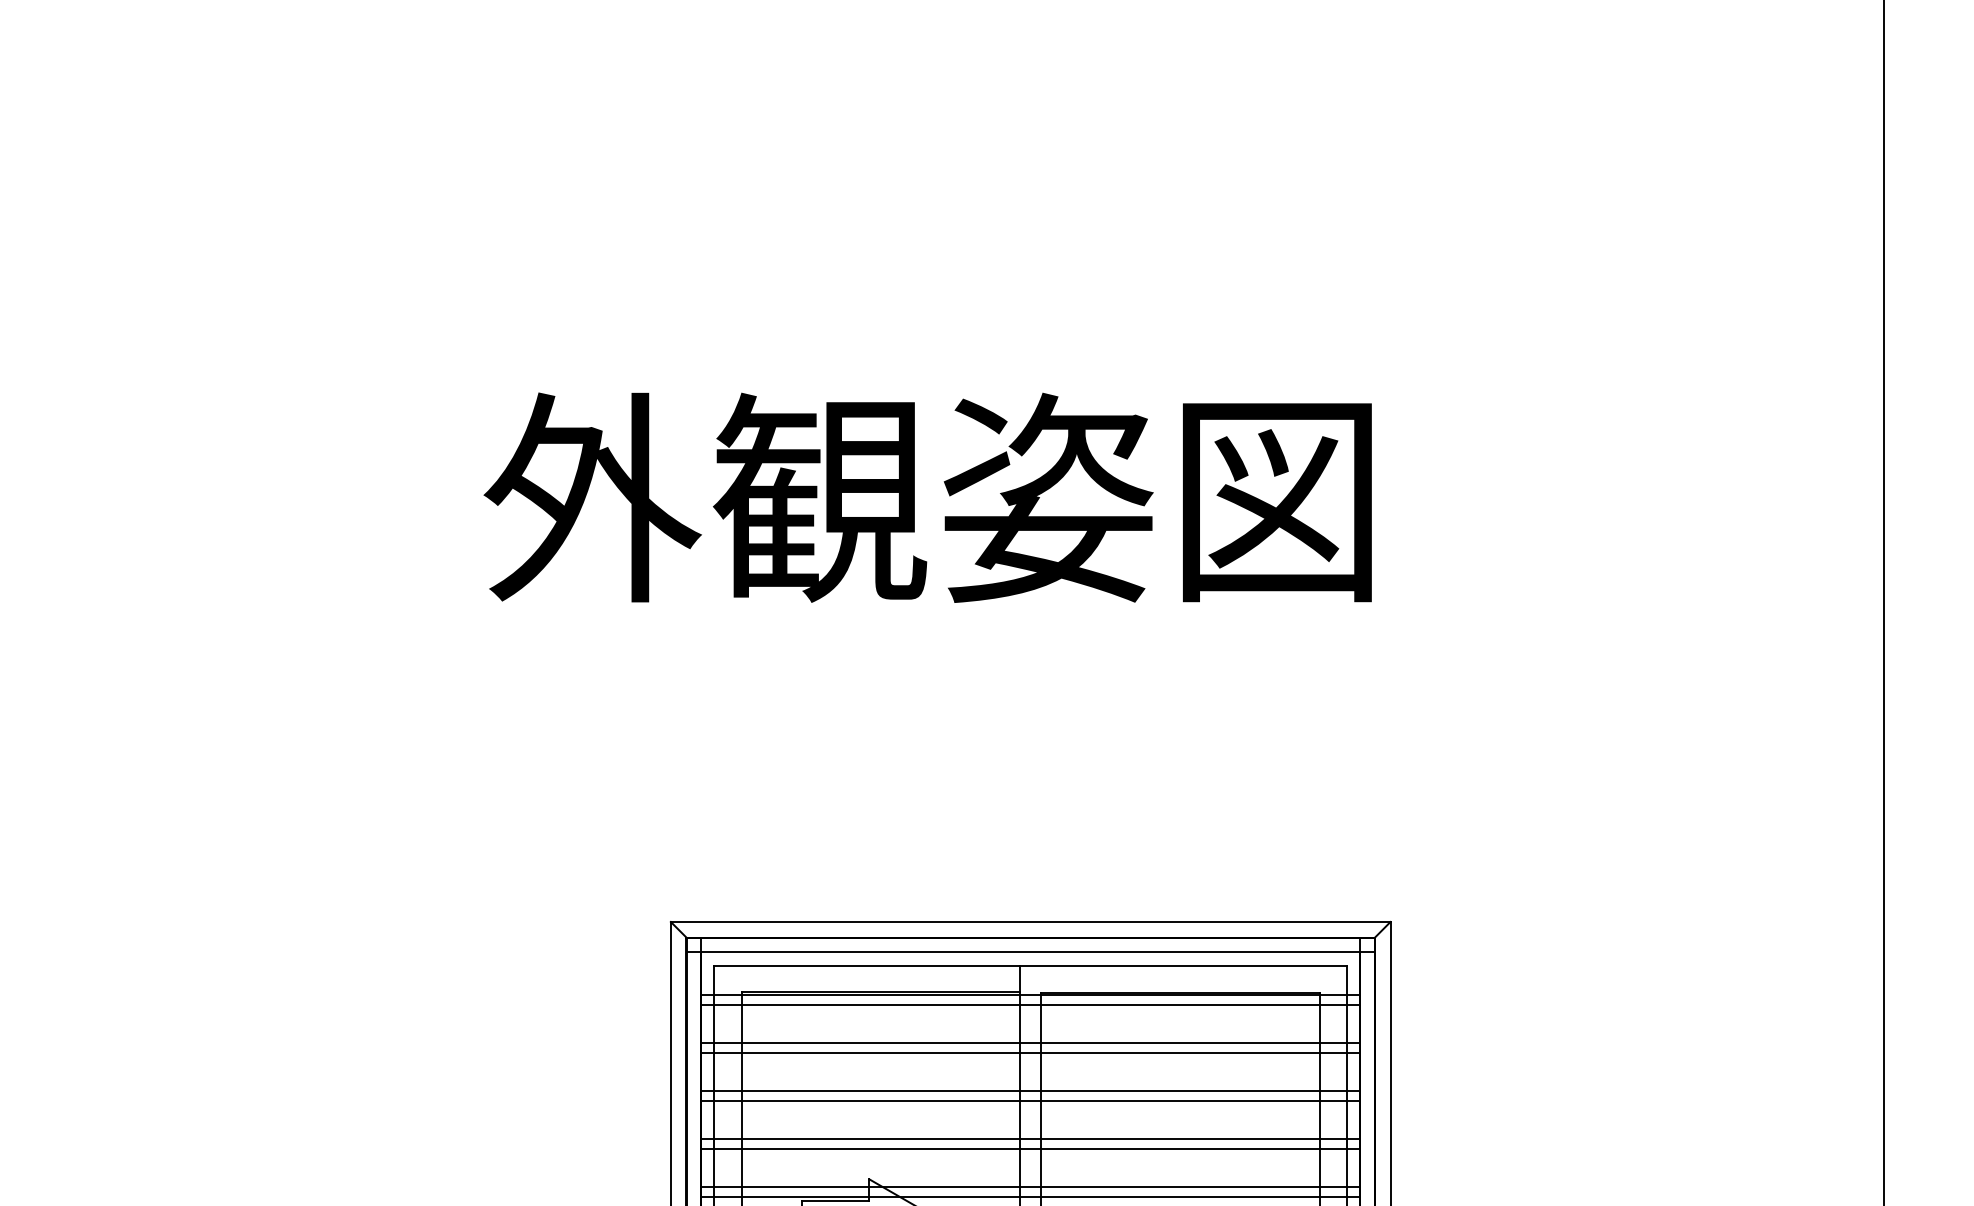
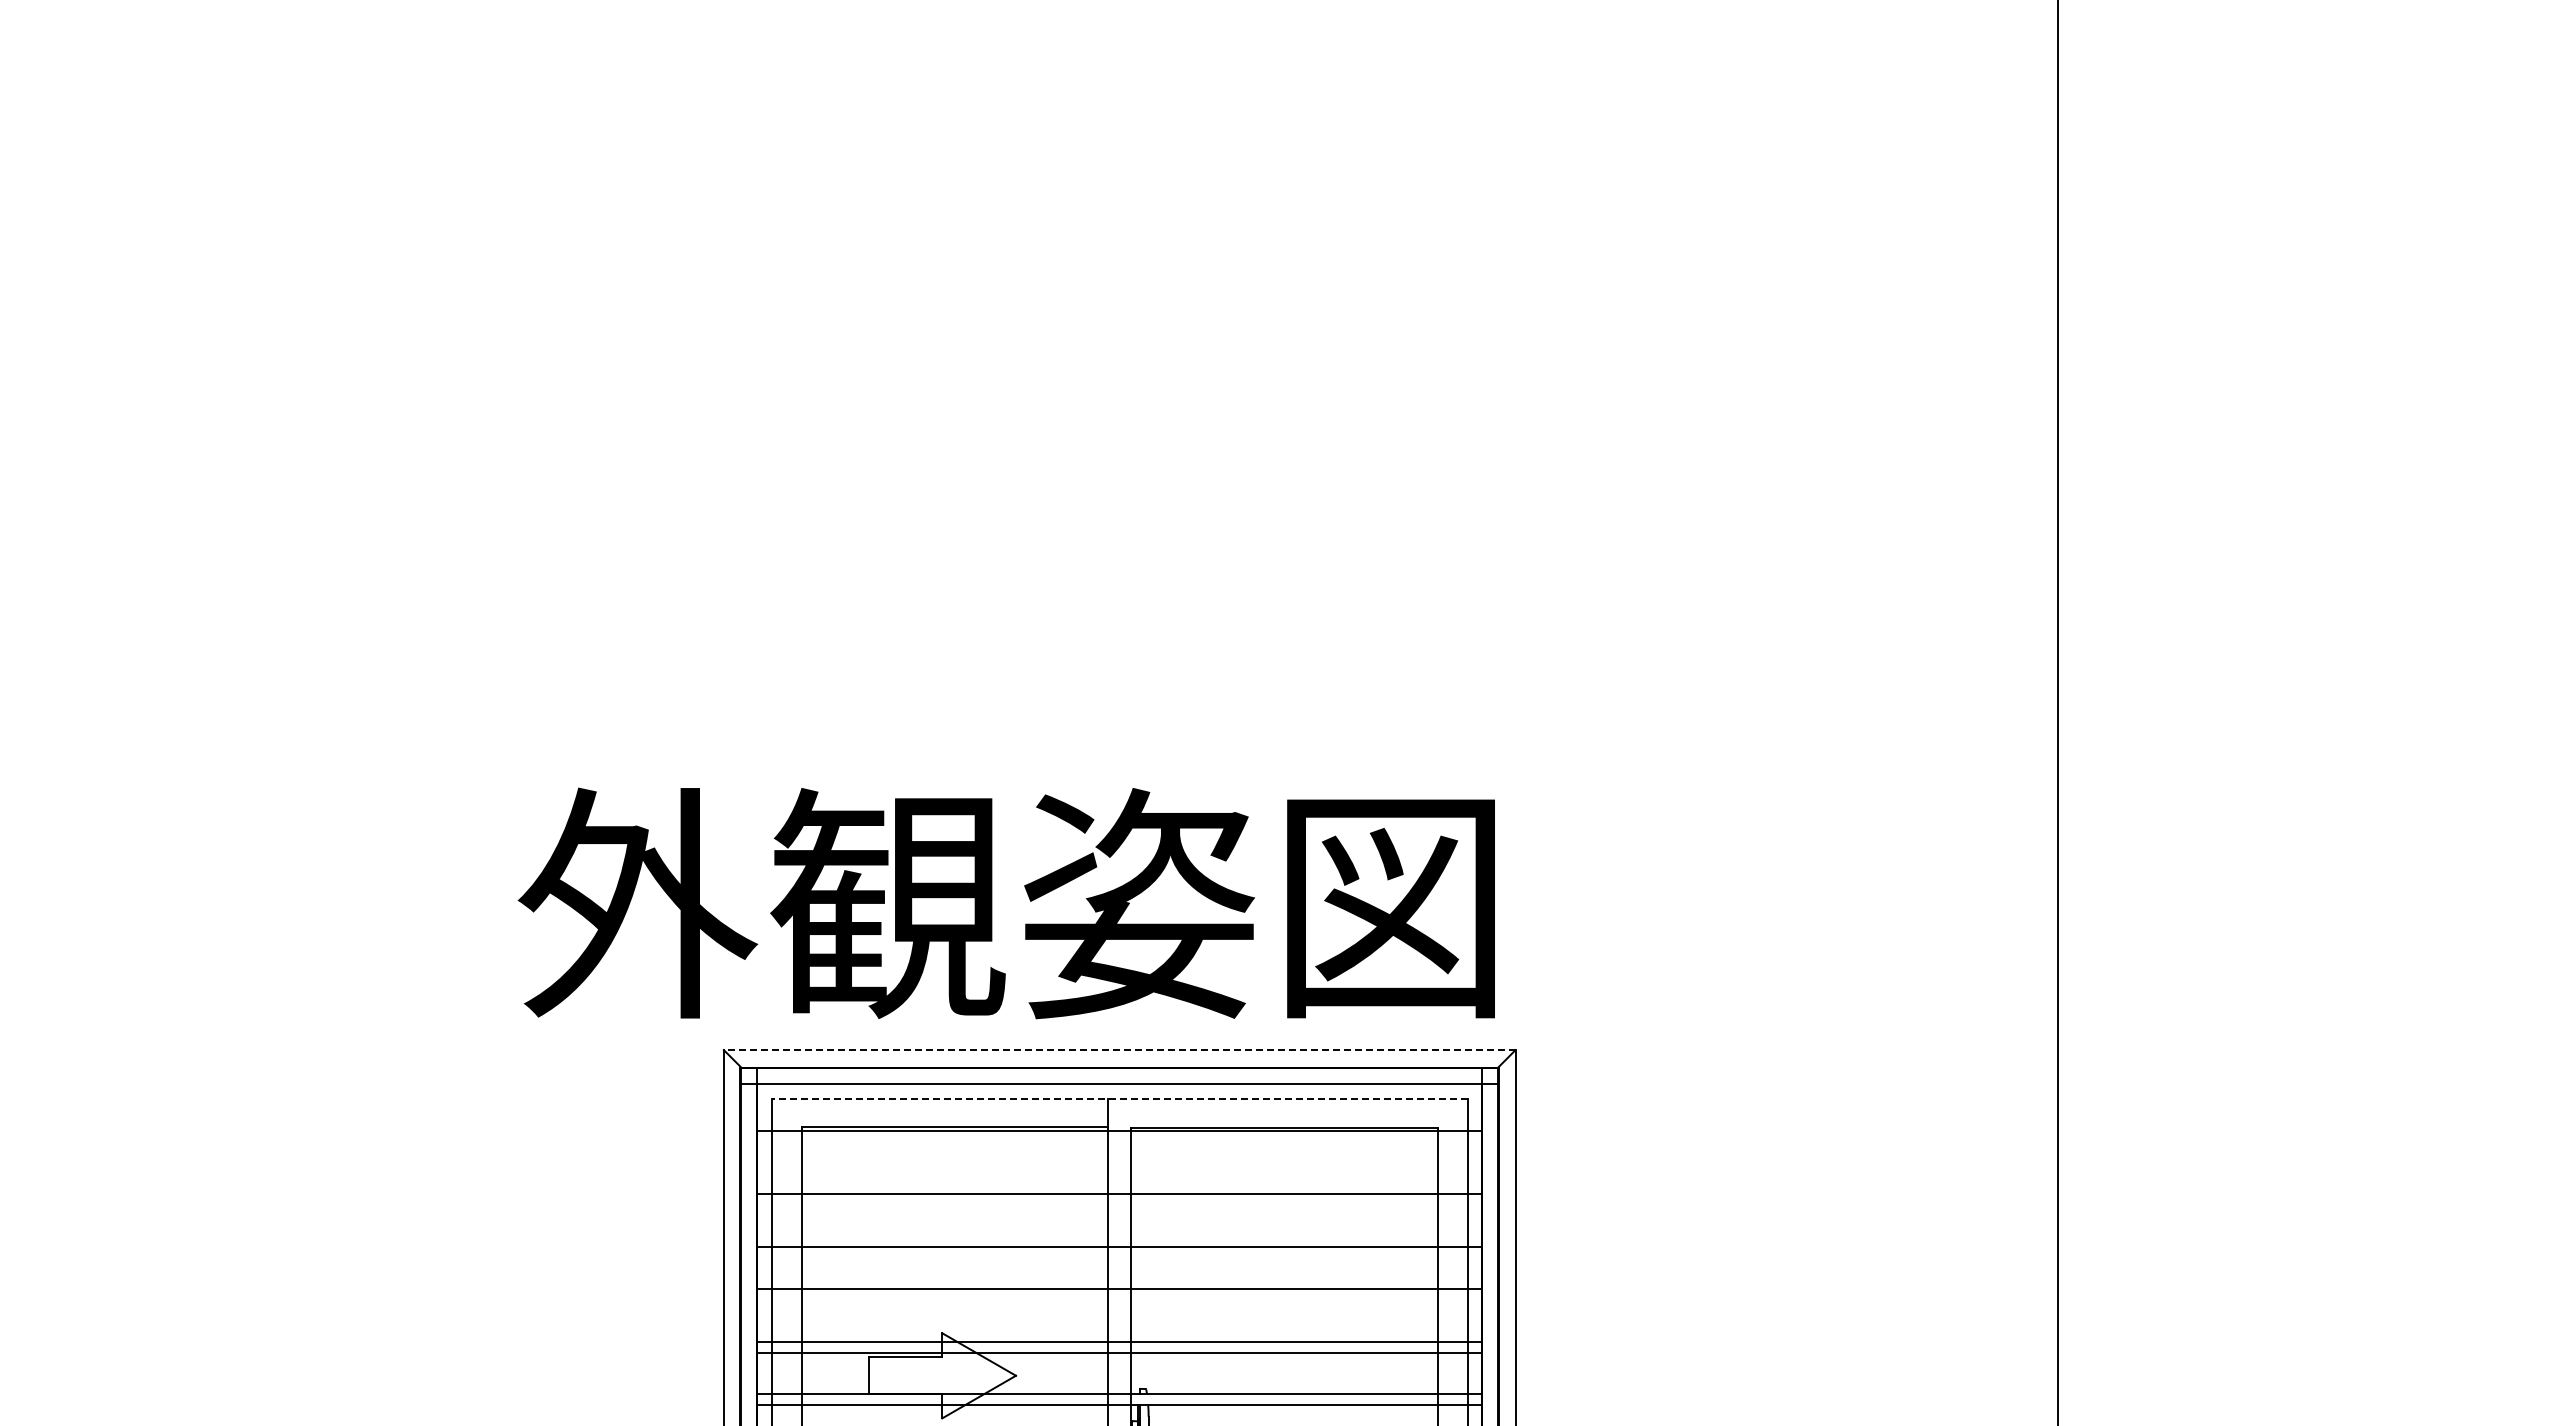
text: (926, 497) -> (1005, 903), moved
line: (1030, 922) -> (1119, 1050), solid -> dashed
line: (1030, 966) -> (1119, 1099), solid -> dashed
line: (1030, 1005) -> (1119, 1141), removed
line: (1030, 1043) -> (1119, 1183), removed
line: (1030, 1091) -> (1119, 1236), removed
line: (1030, 1148) -> (1119, 1299), removed

